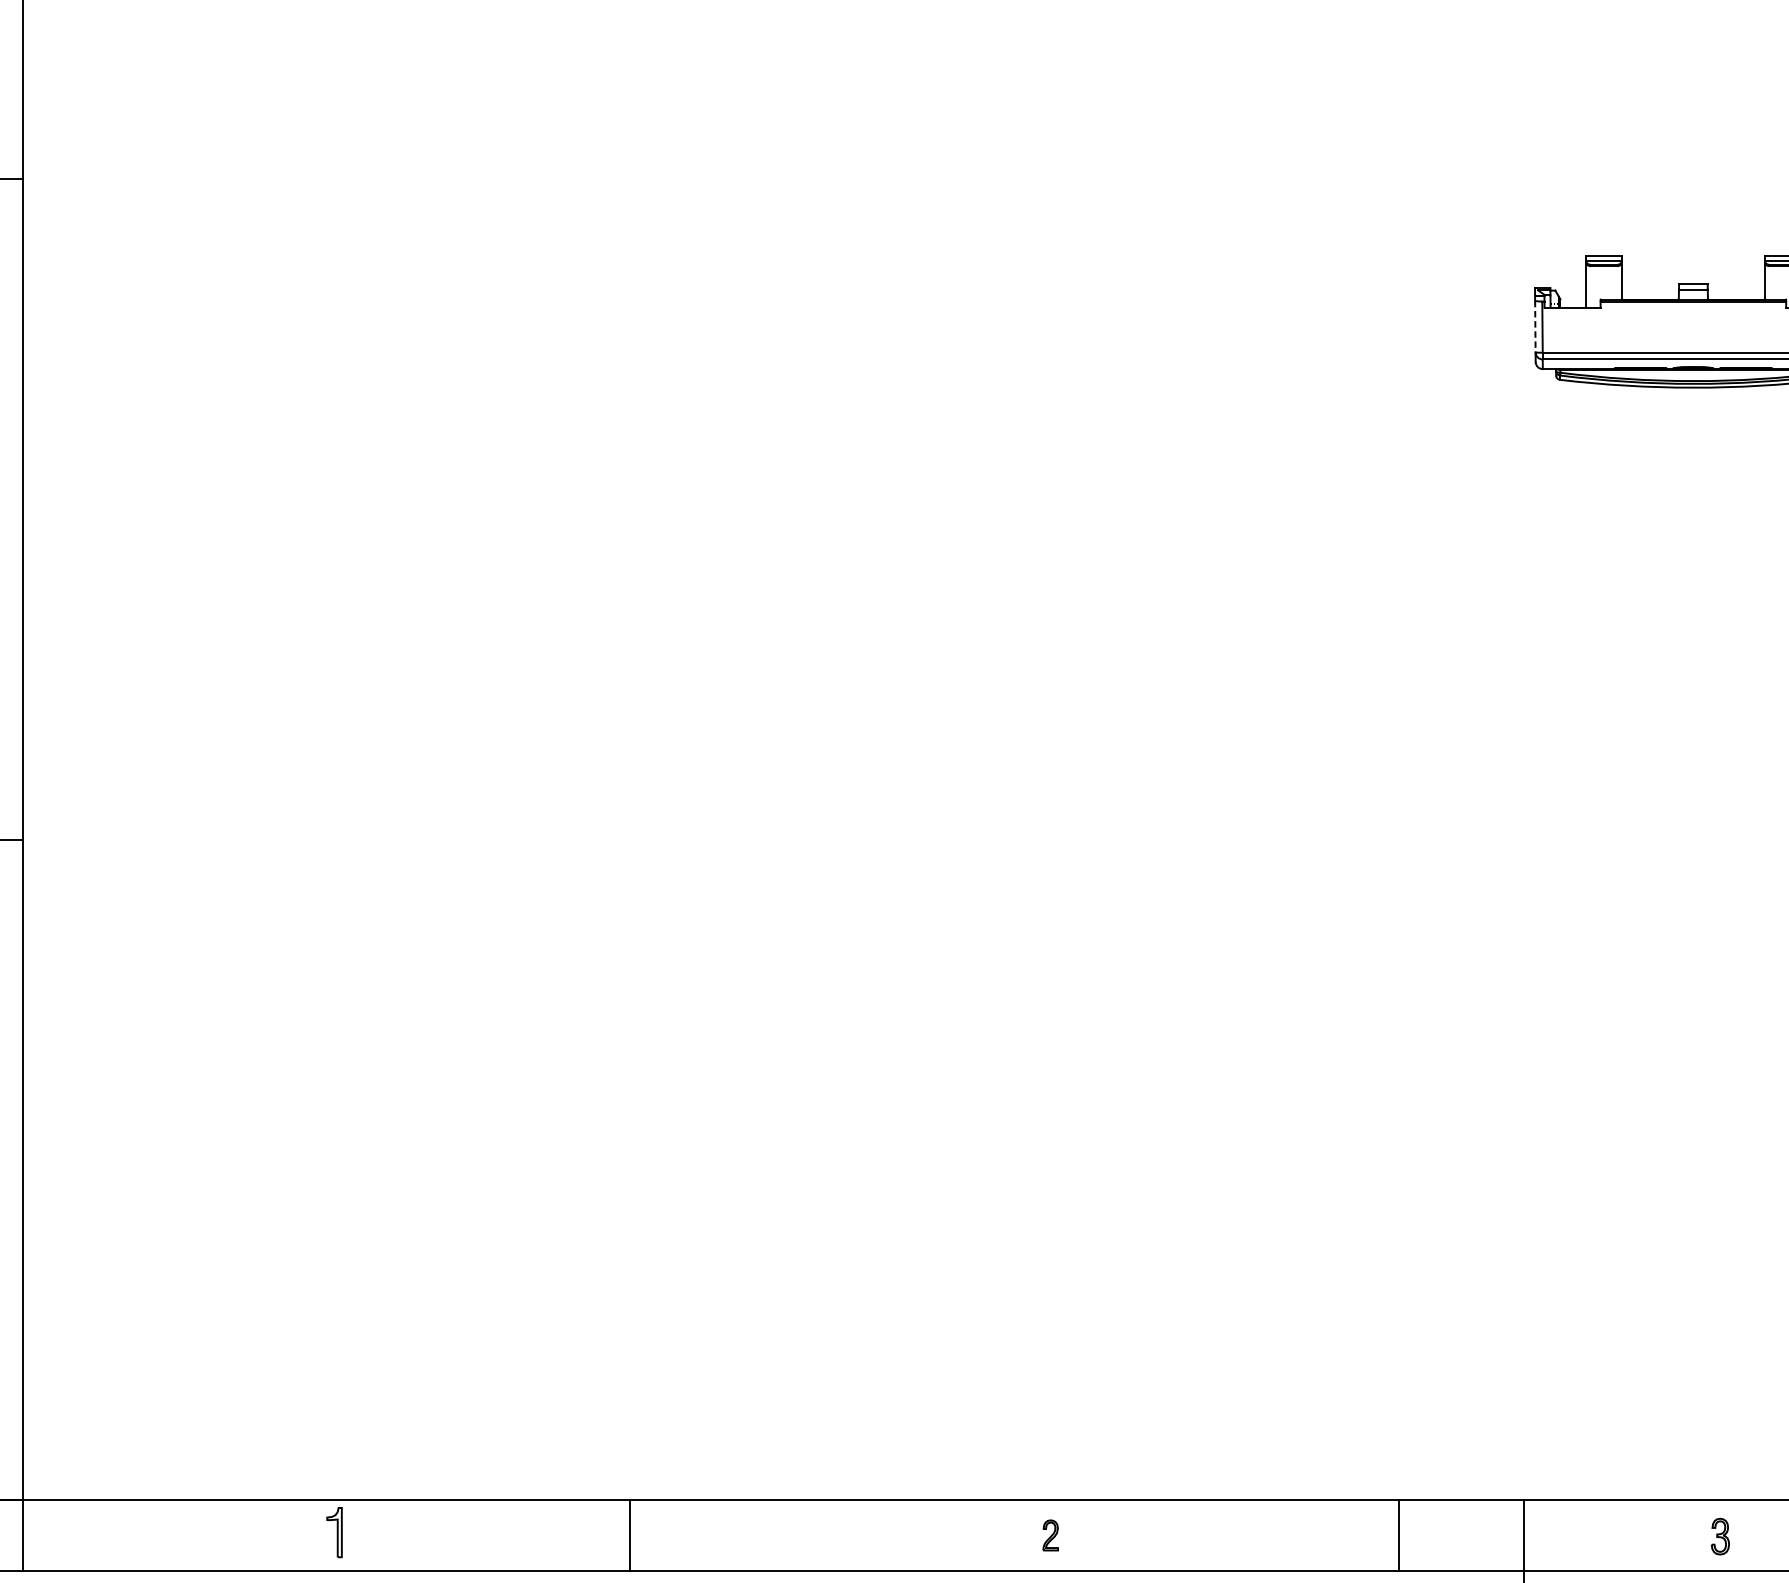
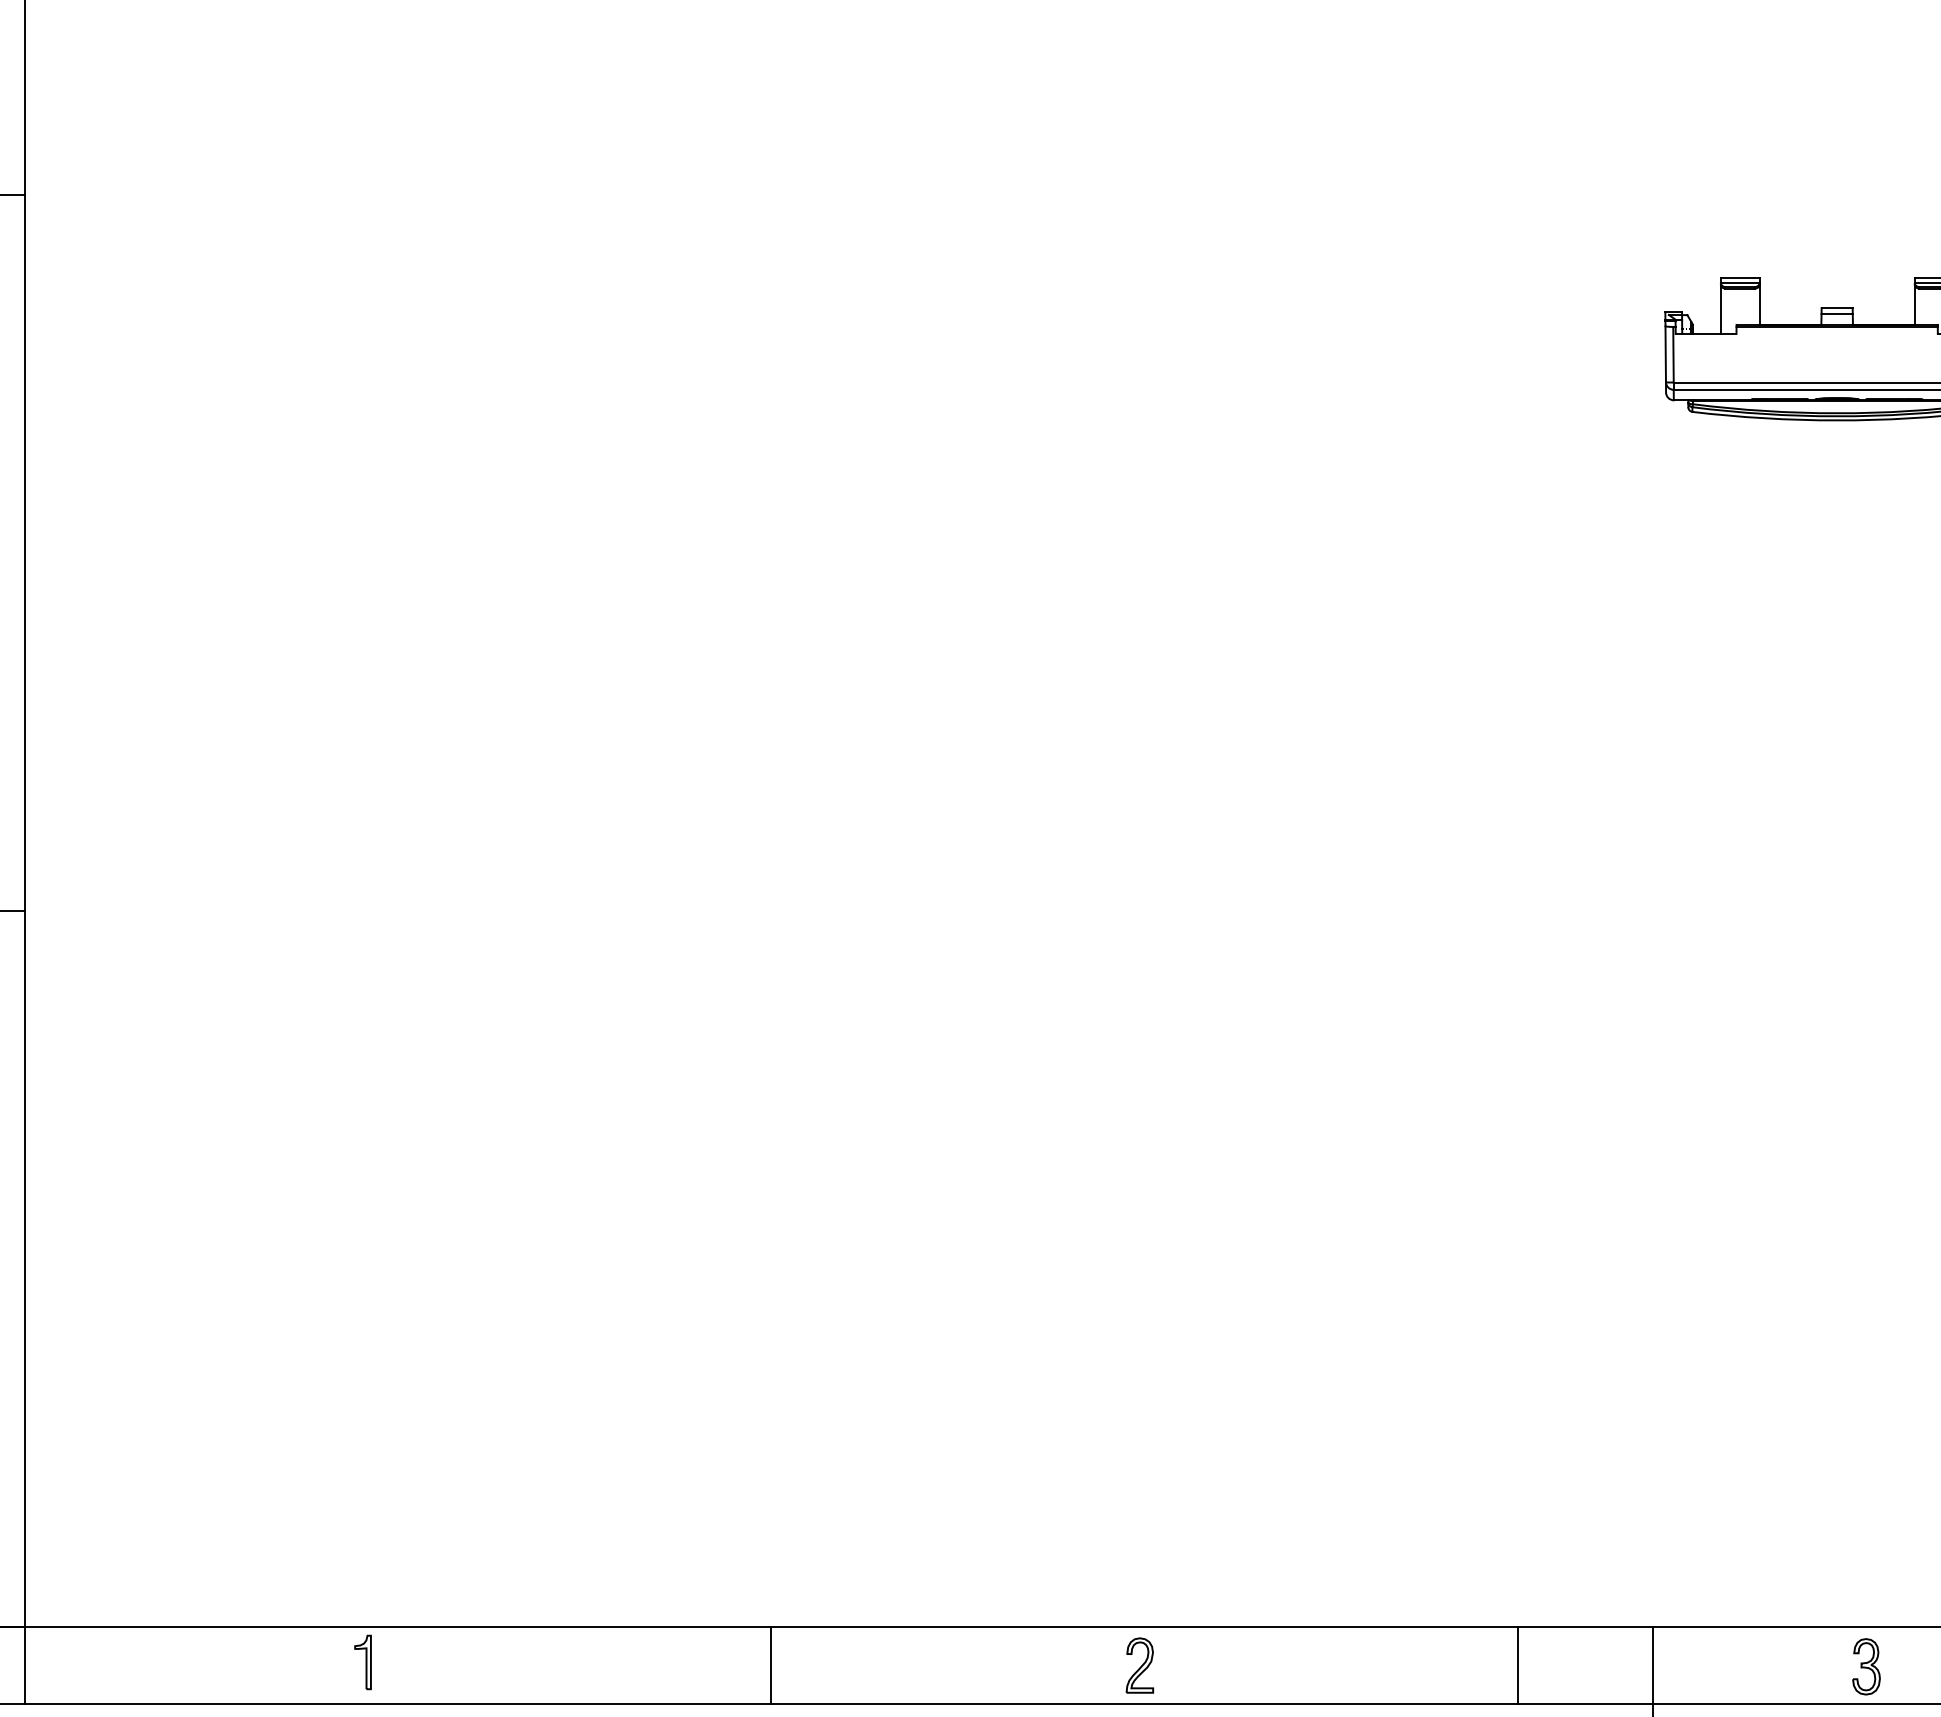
line: (1535, 326) -> (1665, 354), dashed -> solid
line: (629, 1535) -> (771, 1665), moved
part: (1050, 1535) -> (1139, 1665), size x1.67
part: (1720, 1536) -> (1866, 1666), size x1.43

